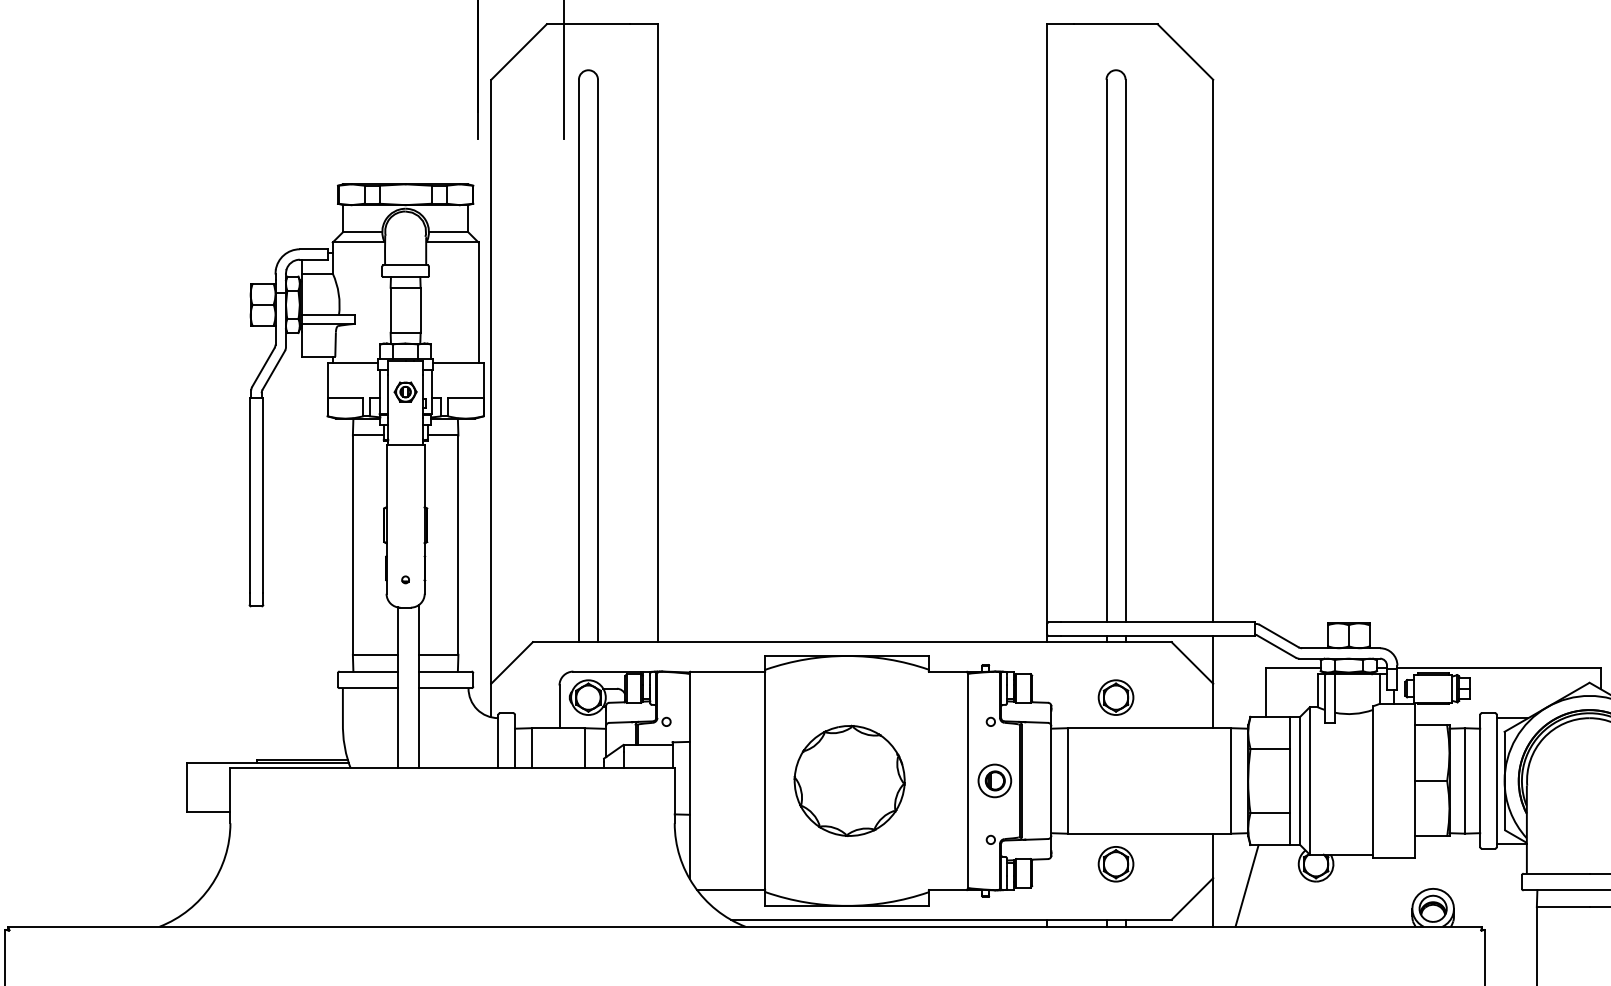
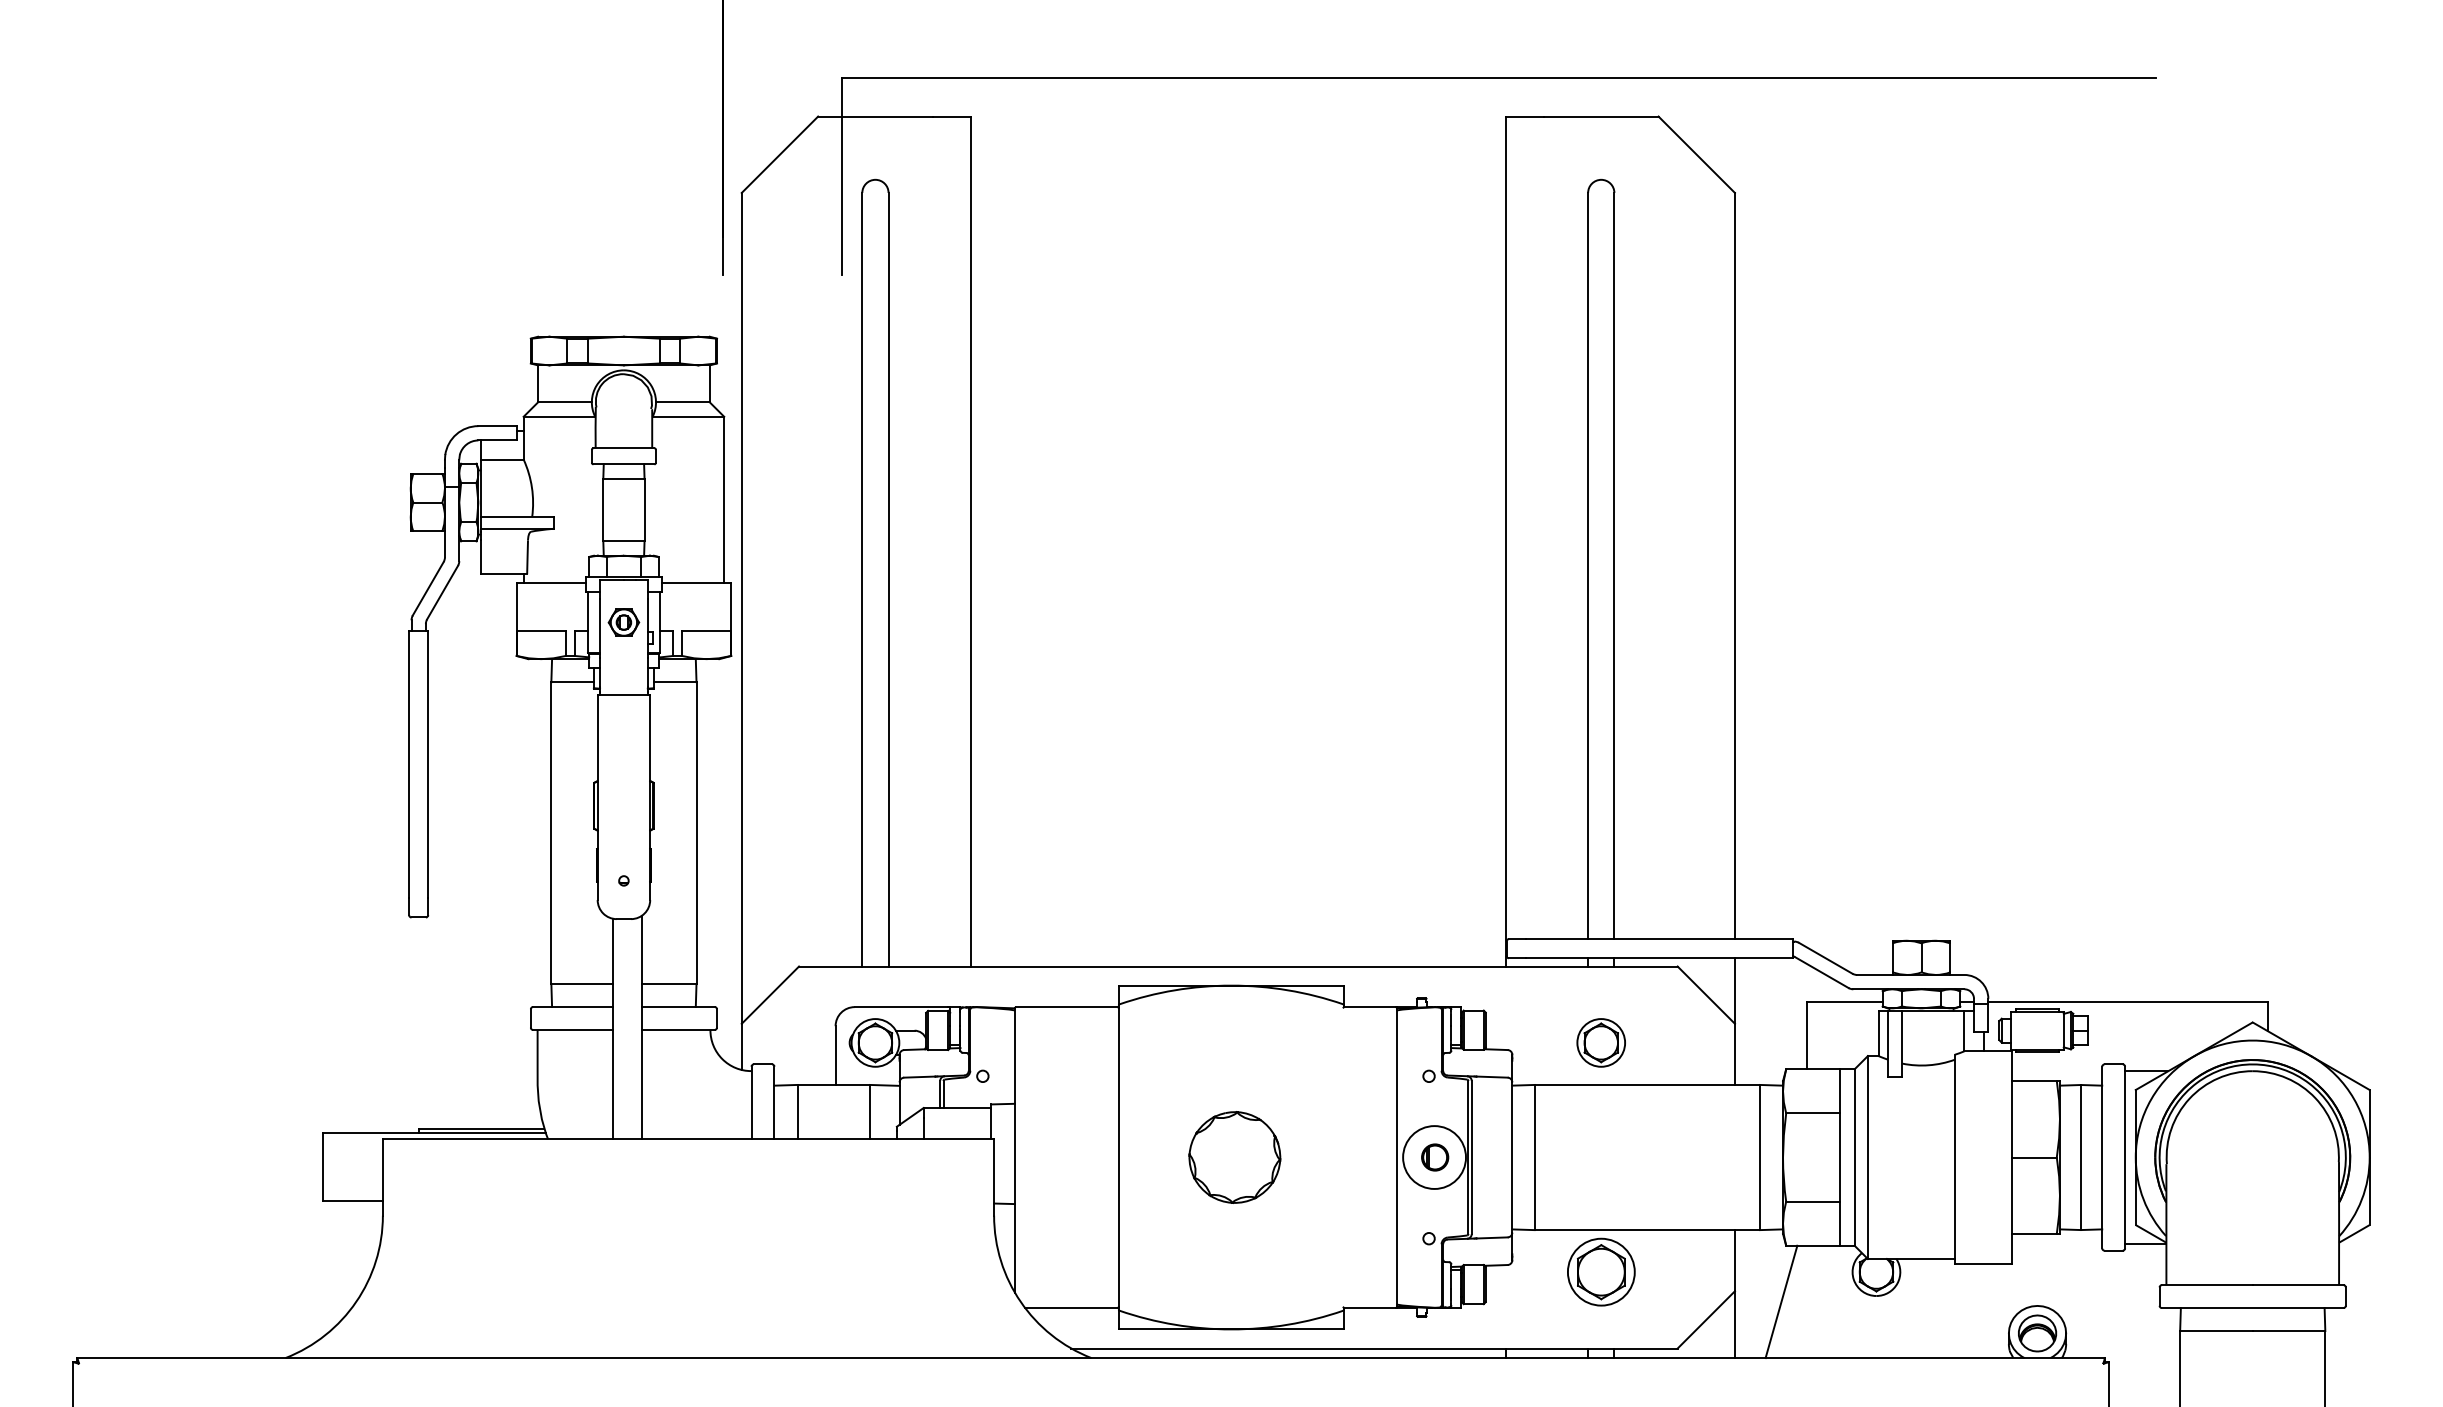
part: (849, 780) -> (1234, 1157), size x0.6
circle: (994, 780) -> (1434, 1157), size x1.4
part: (1115, 863) -> (1600, 1271), size x1.4

